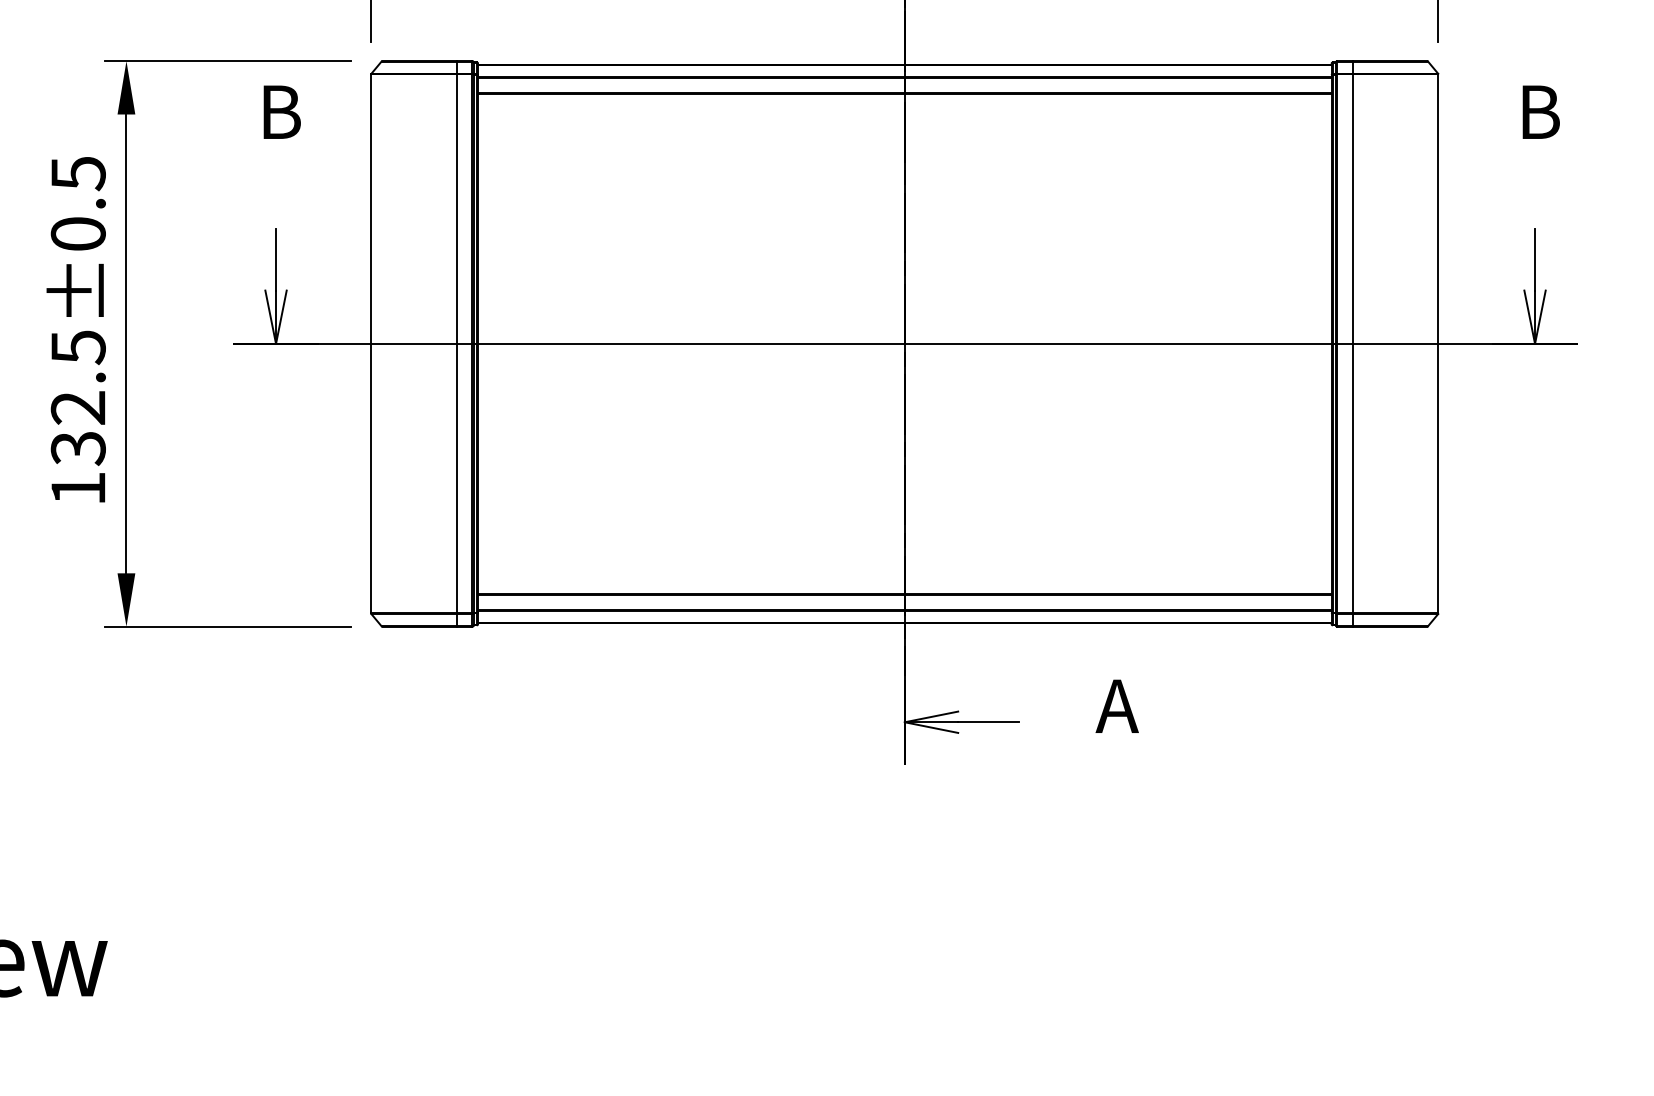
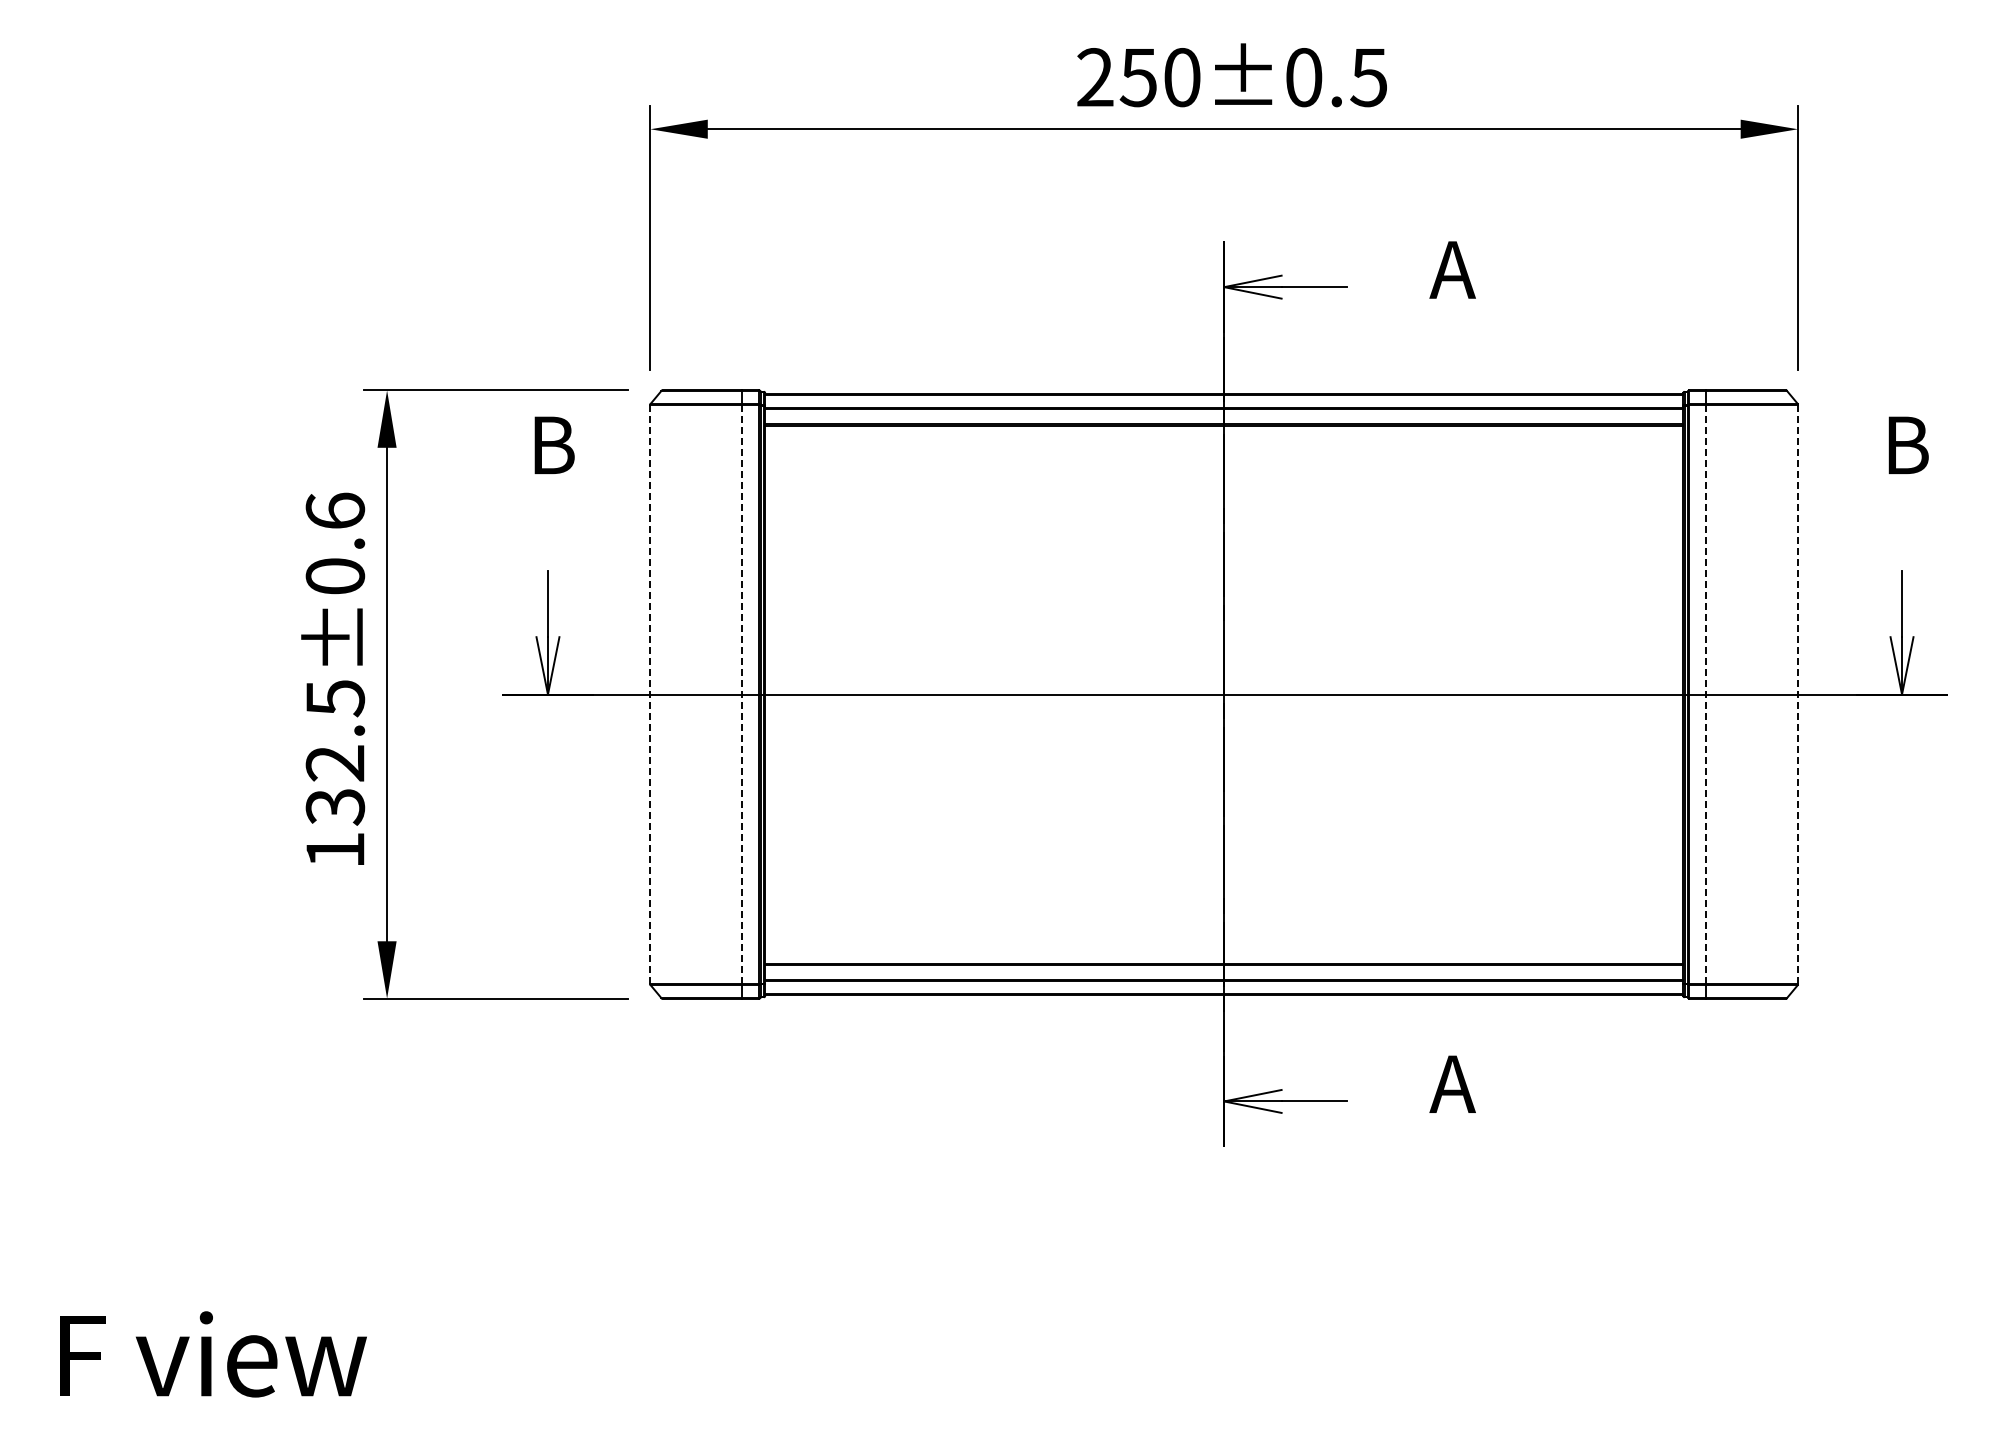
text: (78, 173) -> (335, 511), 132.5±0.5 -> 132.5±0.6
line: (371, 343) -> (650, 694), solid -> dashed
line: (456, 343) -> (742, 694), solid -> dashed
line: (1353, 343) -> (1706, 694), solid -> dashed
line: (1438, 343) -> (1798, 694), solid -> dashed

